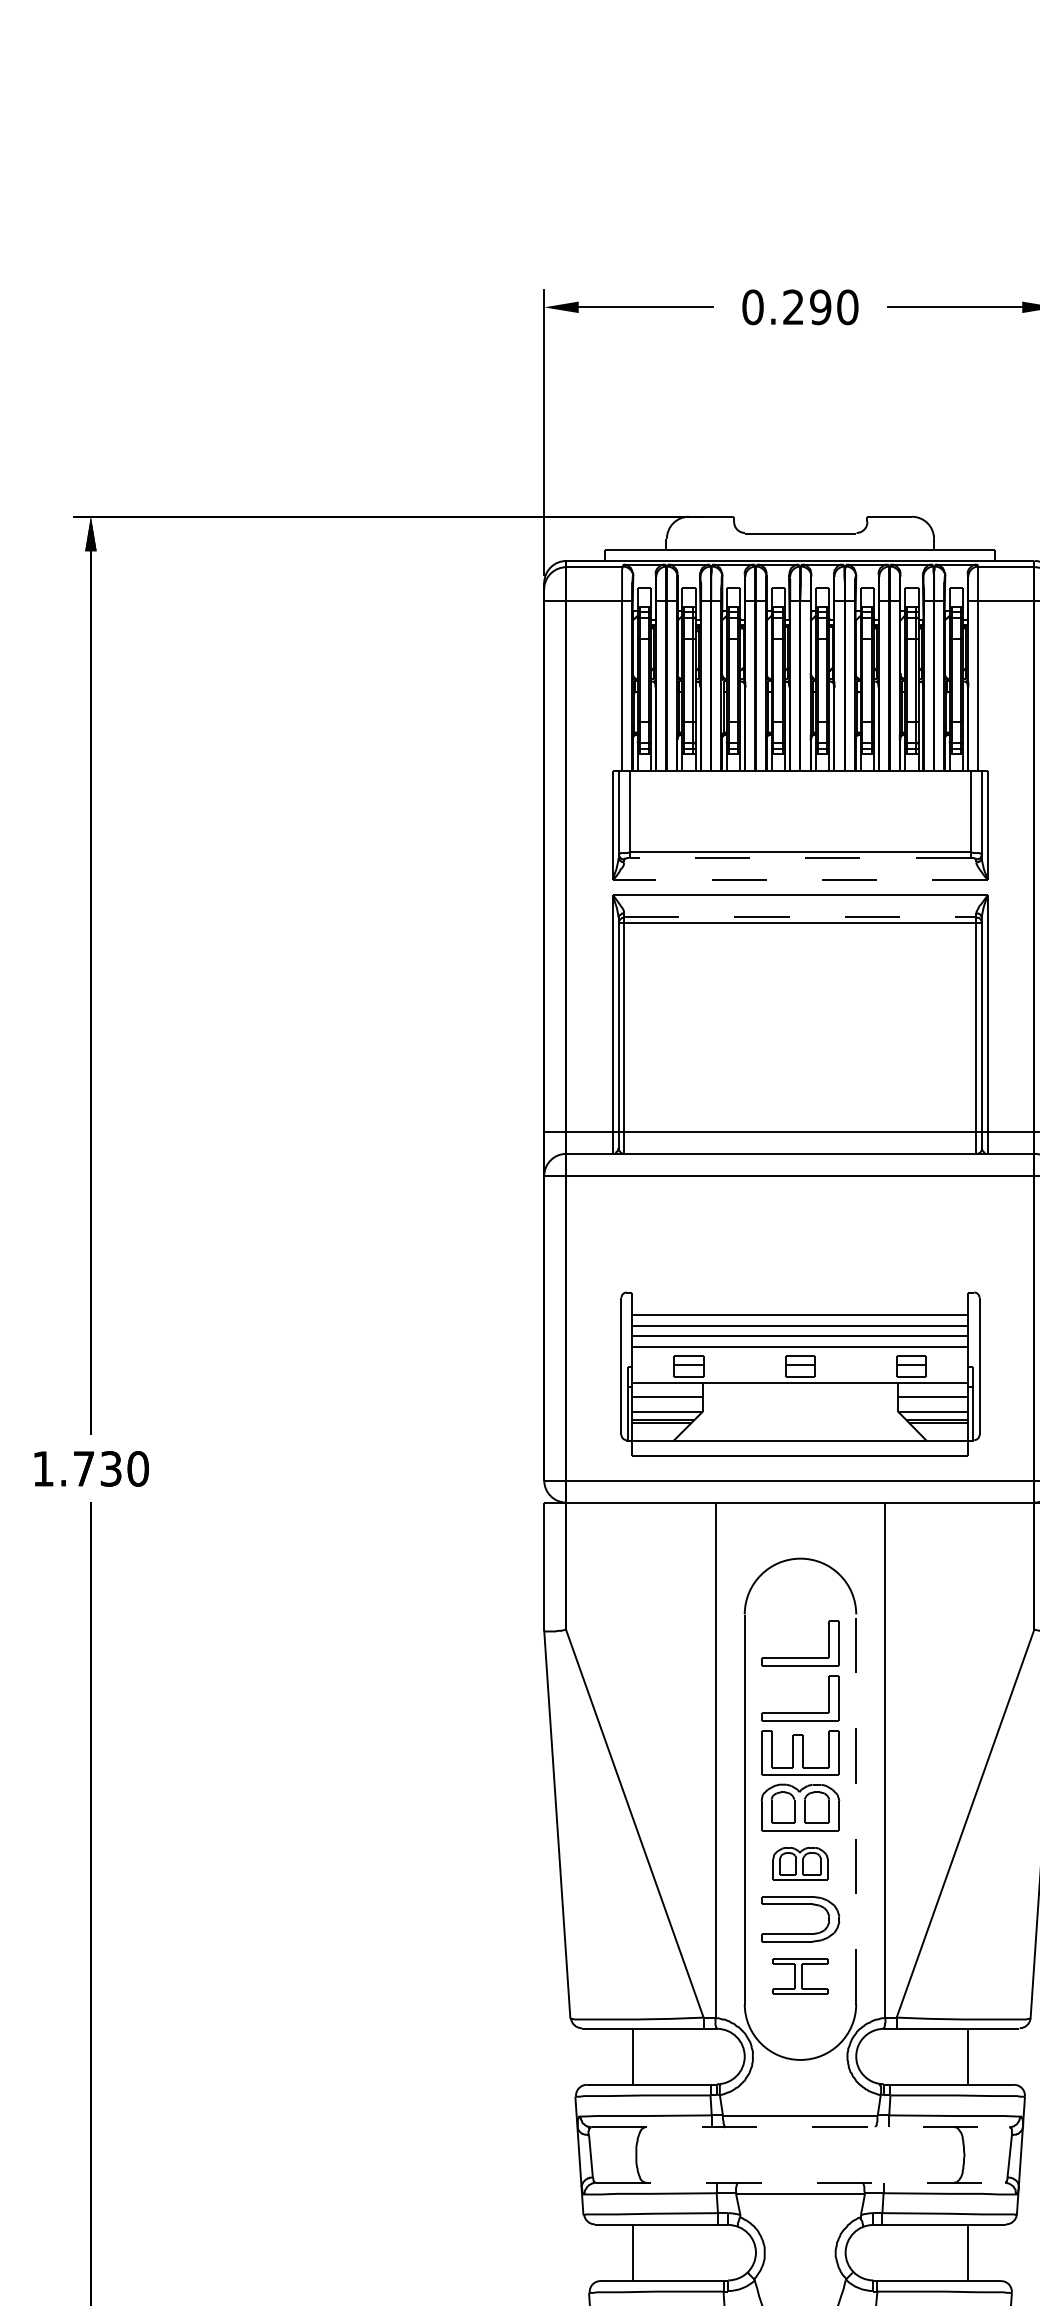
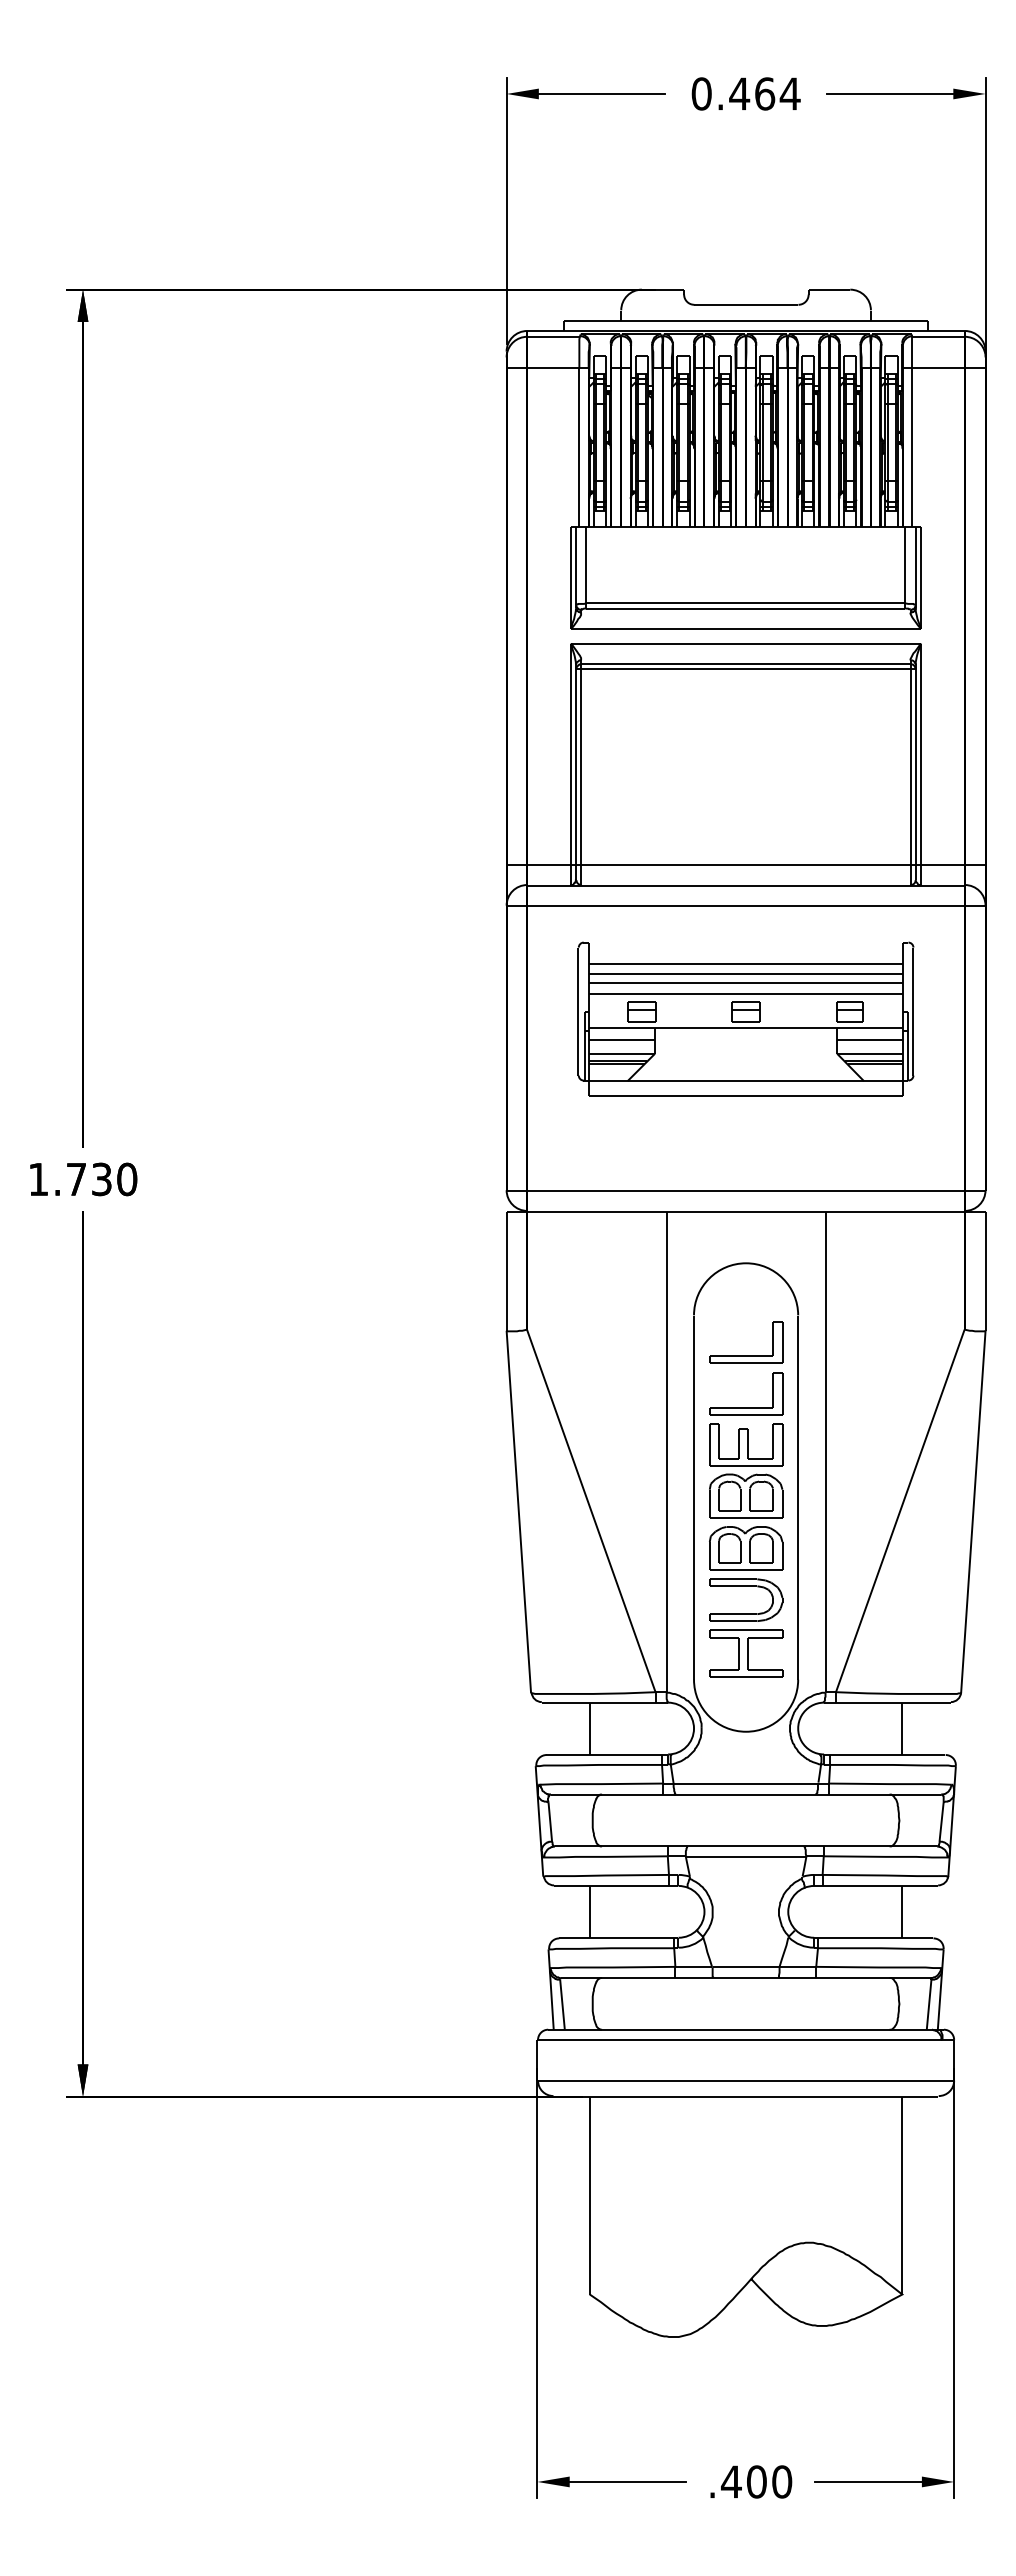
text: (820, 306) -> (764, 93), 0.290 -> 0.464
line: (799, 857) -> (745, 608), dashed -> solid
line: (800, 879) -> (746, 628), dashed -> solid
line: (799, 916) -> (745, 663), dashed -> solid
part: (799, 1373) -> (745, 1018), moved
line: (856, 1809) -> (798, 1497), dashed -> solid
part: (800, 1863) -> (746, 1548), size x1.43
part: (800, 1976) -> (746, 1653), size x1.43
line: (800, 2127) -> (746, 1794), dashed -> solid
line: (800, 2182) -> (746, 1846), dashed -> solid

